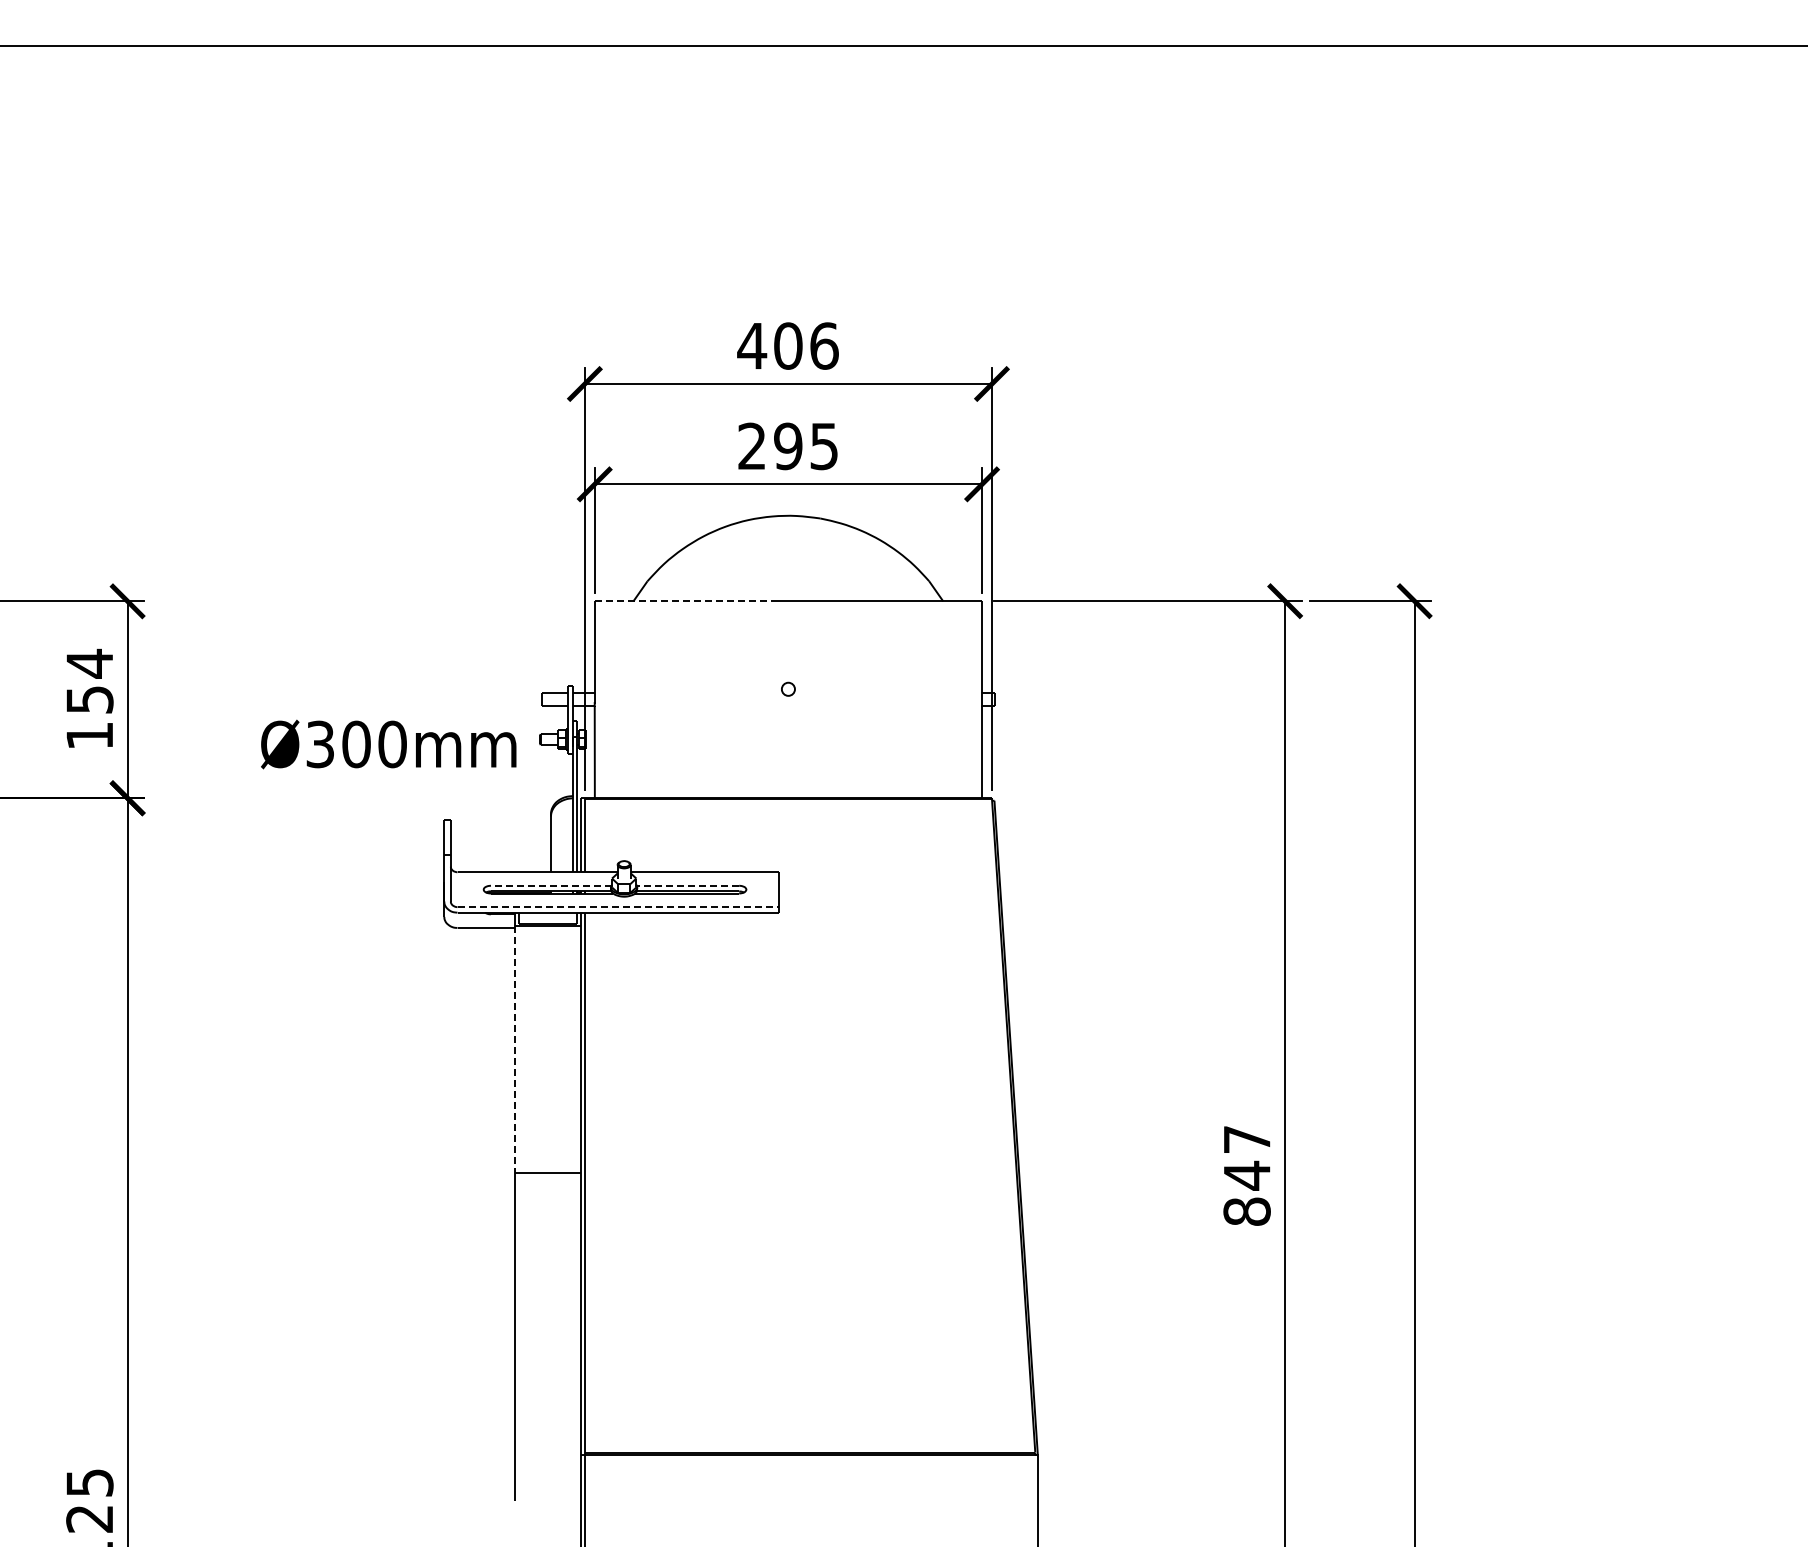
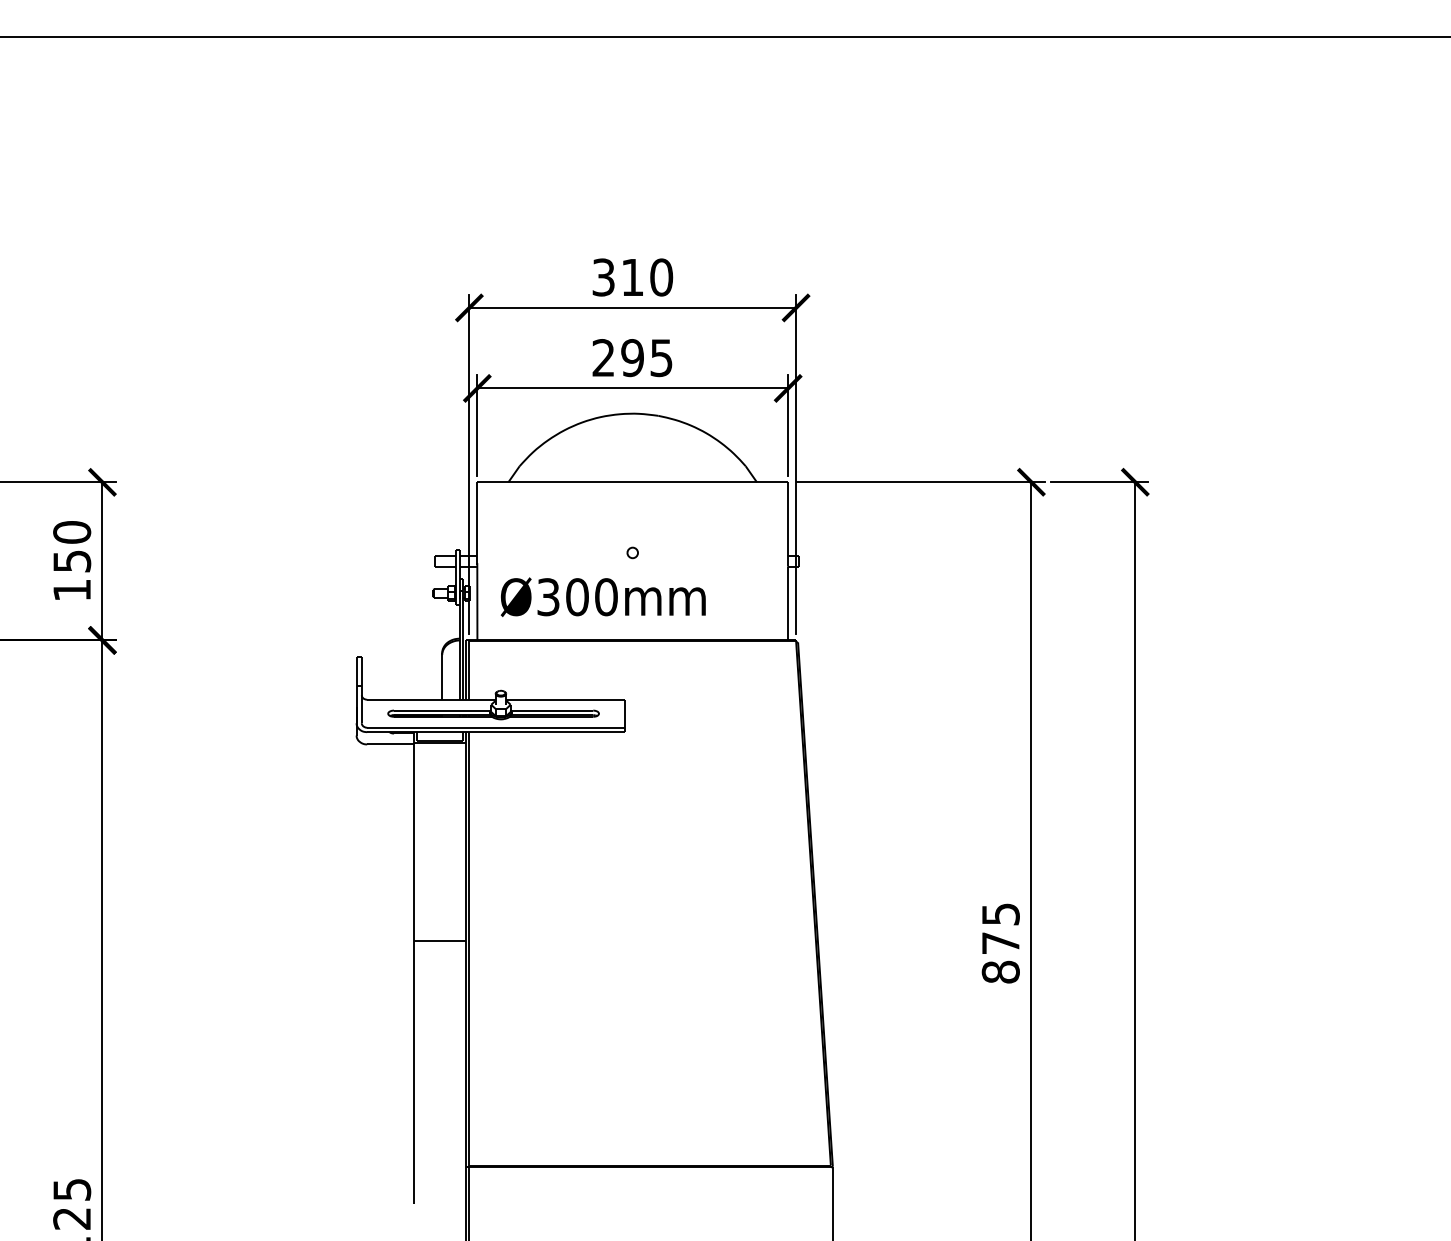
text: (787, 345) -> (632, 277), 406 -> 310
line: (683, 601) -> (548, 482), dashed -> solid
text: (89, 663) -> (71, 532), 154 -> 150
text: (388, 744) -> (603, 597), moved
line: (550, 885) -> (441, 710), dashed -> solid
line: (687, 885) -> (551, 710), dashed -> solid
line: (618, 907) -> (496, 728), dashed -> solid
line: (515, 1049) -> (413, 841), dashed -> solid
text: (1247, 1158) -> (1001, 929), 847 -> 875

